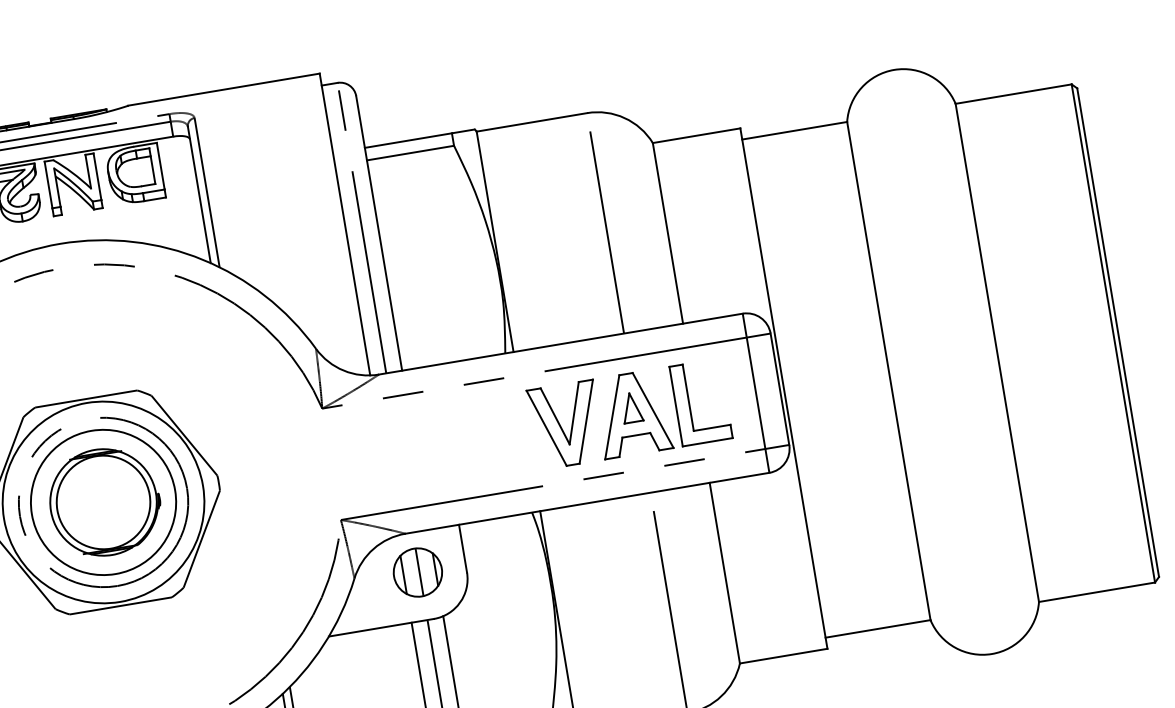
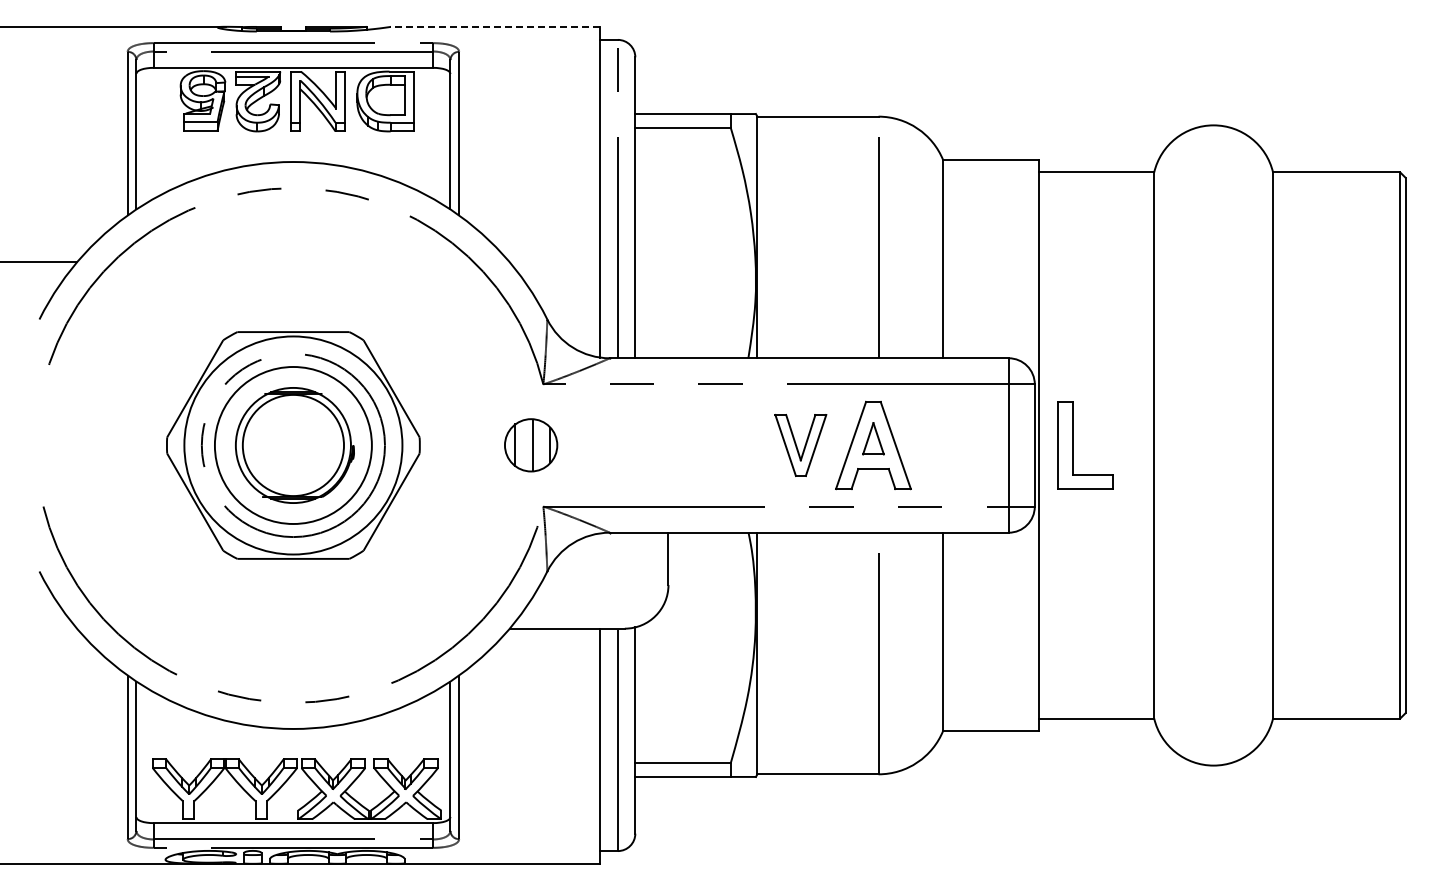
line: (223, 89) -> (494, 26), solid -> dashed
part: (690, 404) -> (1073, 445), moved
part: (566, 425) -> (800, 445), size x0.7
part: (418, 572) -> (531, 445), moved

